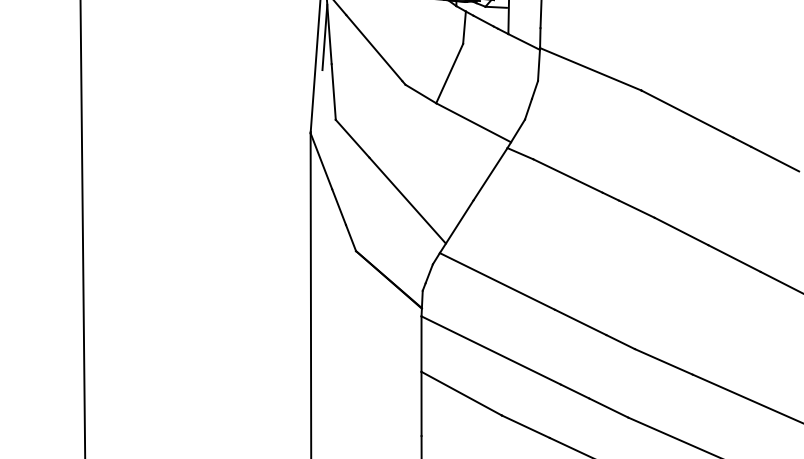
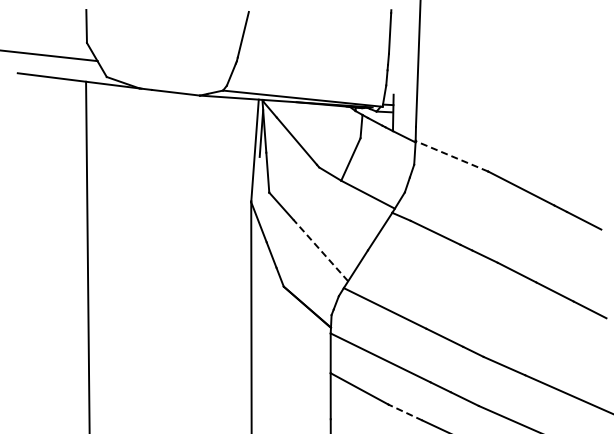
line: (590, 69) -> (451, 156), solid -> dashed
line: (407, 200) -> (320, 250), solid -> dashed
line: (525, 426) -> (405, 412), solid -> dashed

